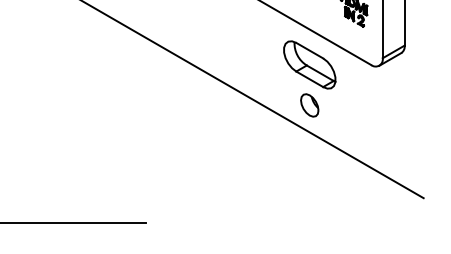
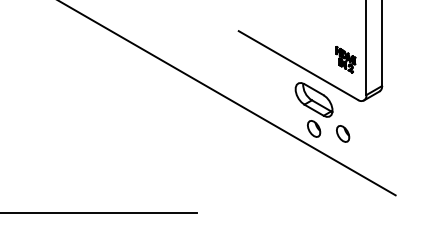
part: (350, 111) -> (343, 133), added

